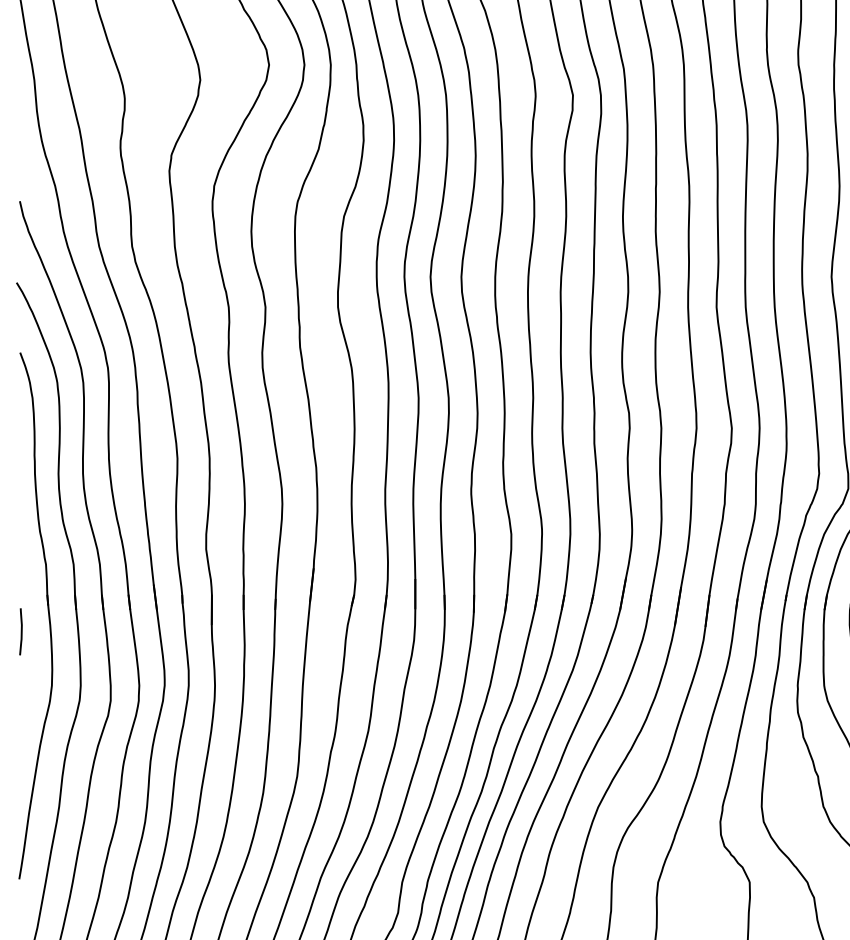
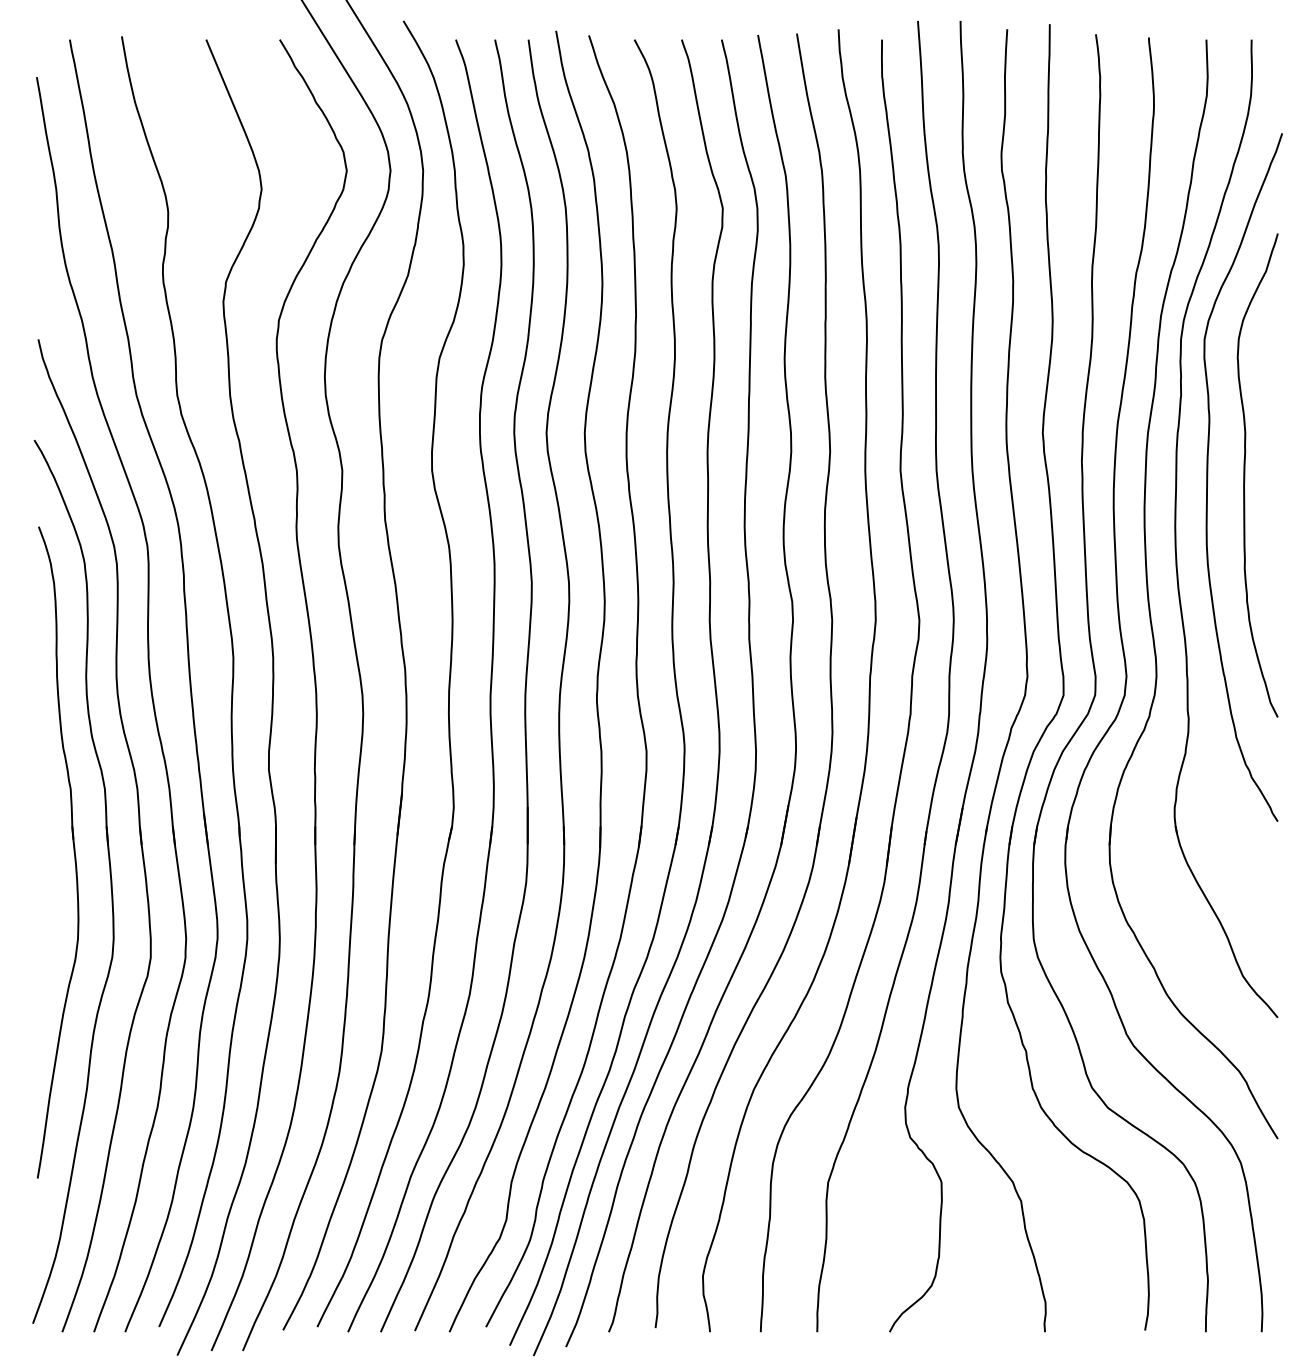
curve: (20, 632) -> (39, 872), removed

